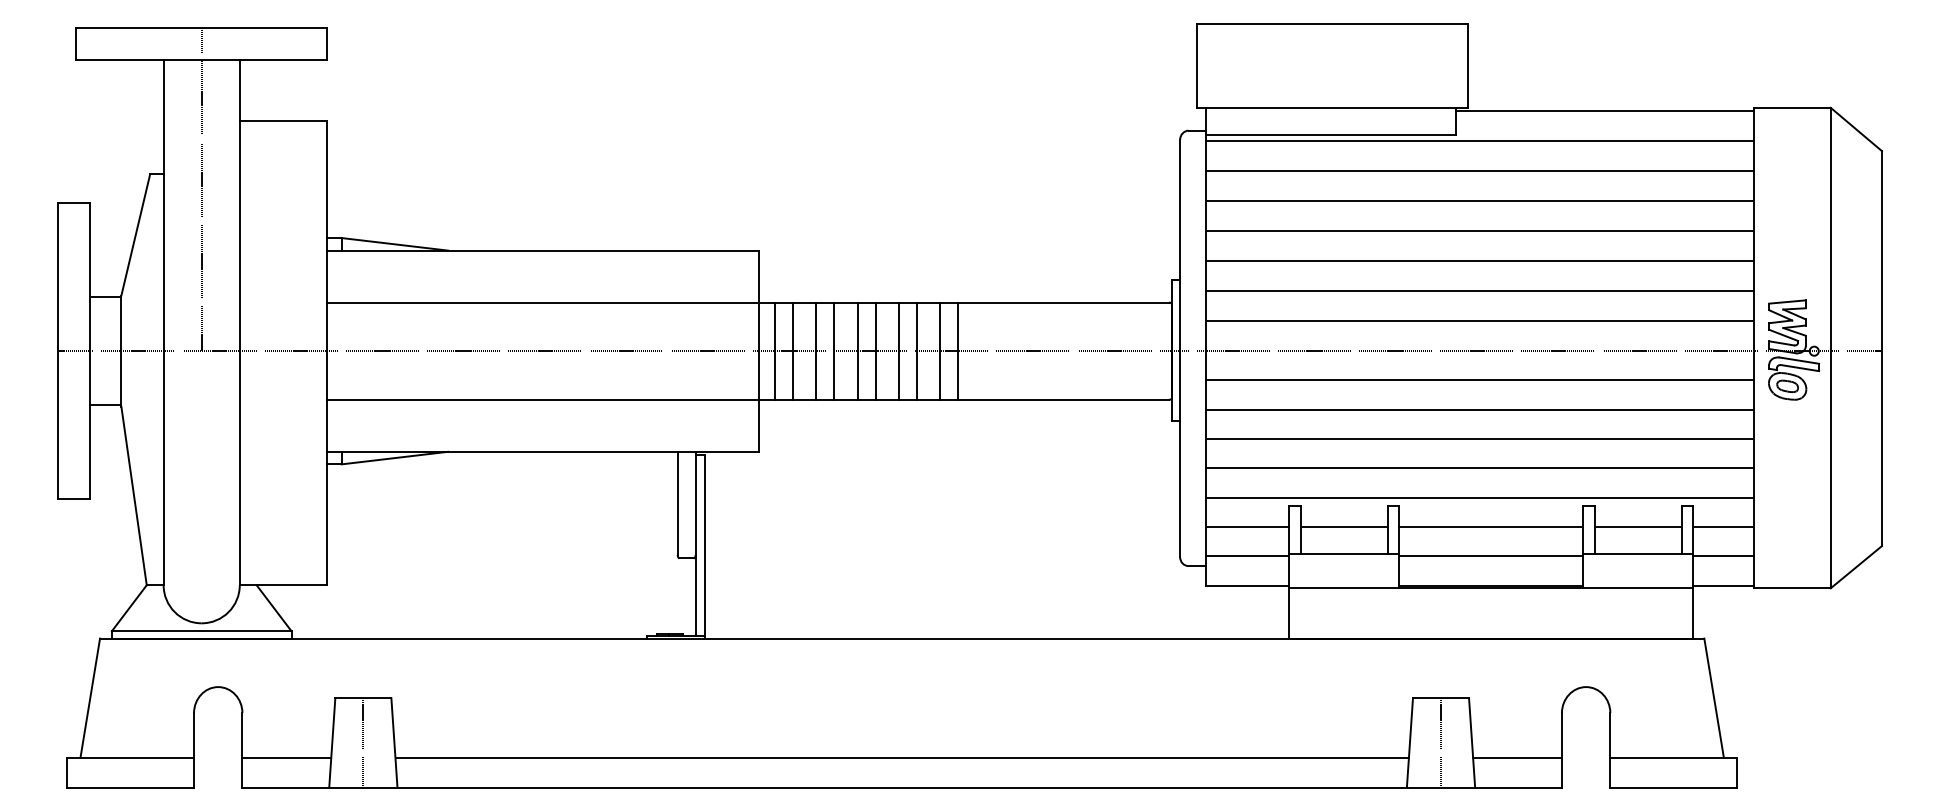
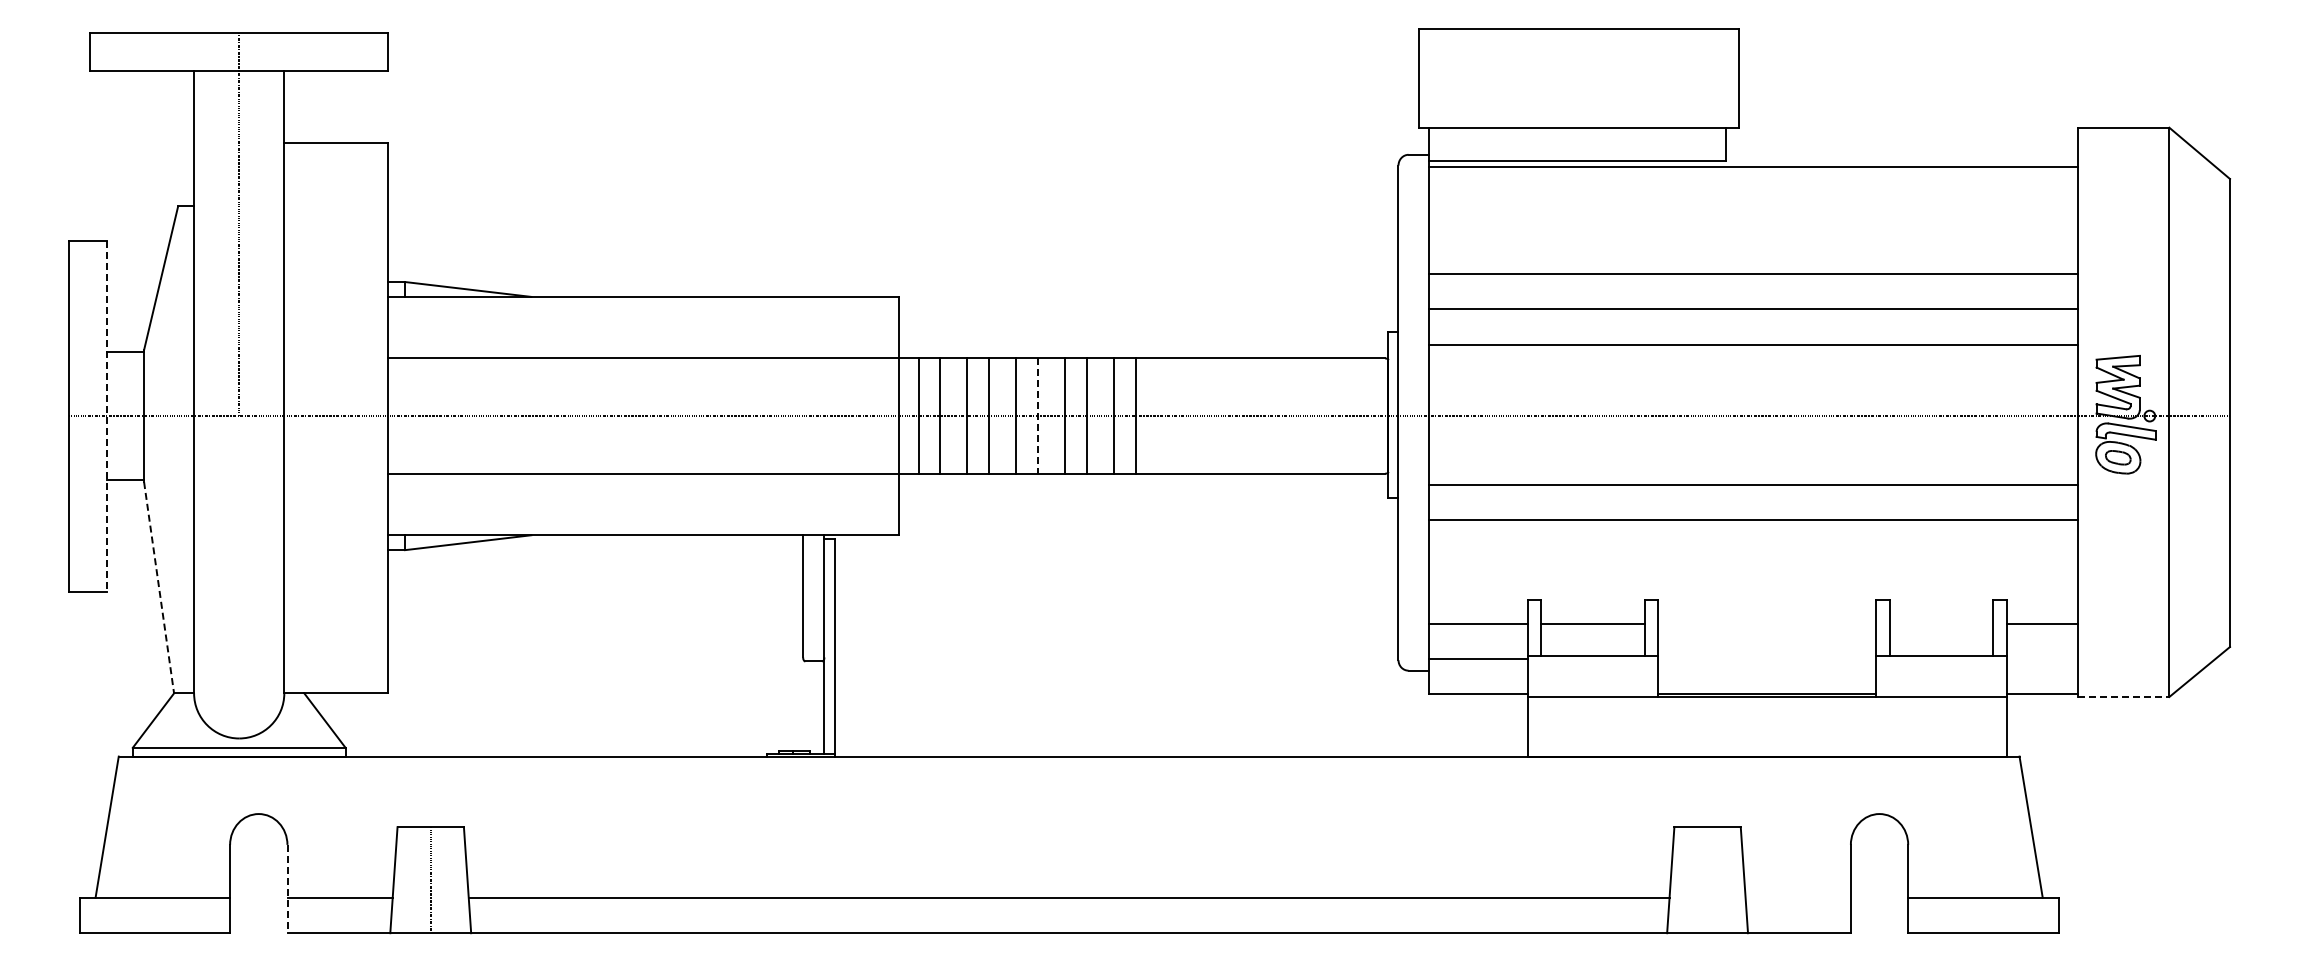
line: (1604, 111) -> (1901, 131), removed
line: (1479, 170) -> (1753, 202), removed
line: (1479, 200) -> (1753, 237), removed
line: (1479, 321) -> (1753, 380), removed
line: (90, 351) -> (107, 416), solid -> dashed
line: (875, 351) -> (1037, 416), solid -> dashed
line: (1479, 380) -> (1753, 450), removed
line: (1479, 468) -> (1753, 554), removed
line: (134, 495) -> (159, 587), solid -> dashed
line: (1479, 497) -> (1753, 589), removed
line: (1491, 527) -> (1767, 624), removed
line: (1638, 527) -> (1941, 624), removed
line: (1491, 556) -> (1767, 659), removed
line: (1723, 556) -> (2042, 659), removed
line: (1792, 587) -> (2123, 696), solid -> dashed
line: (1440, 743) -> (1707, 880), removed
line: (242, 750) -> (287, 889), solid -> dashed
line: (1516, 757) -> (1797, 897), removed

